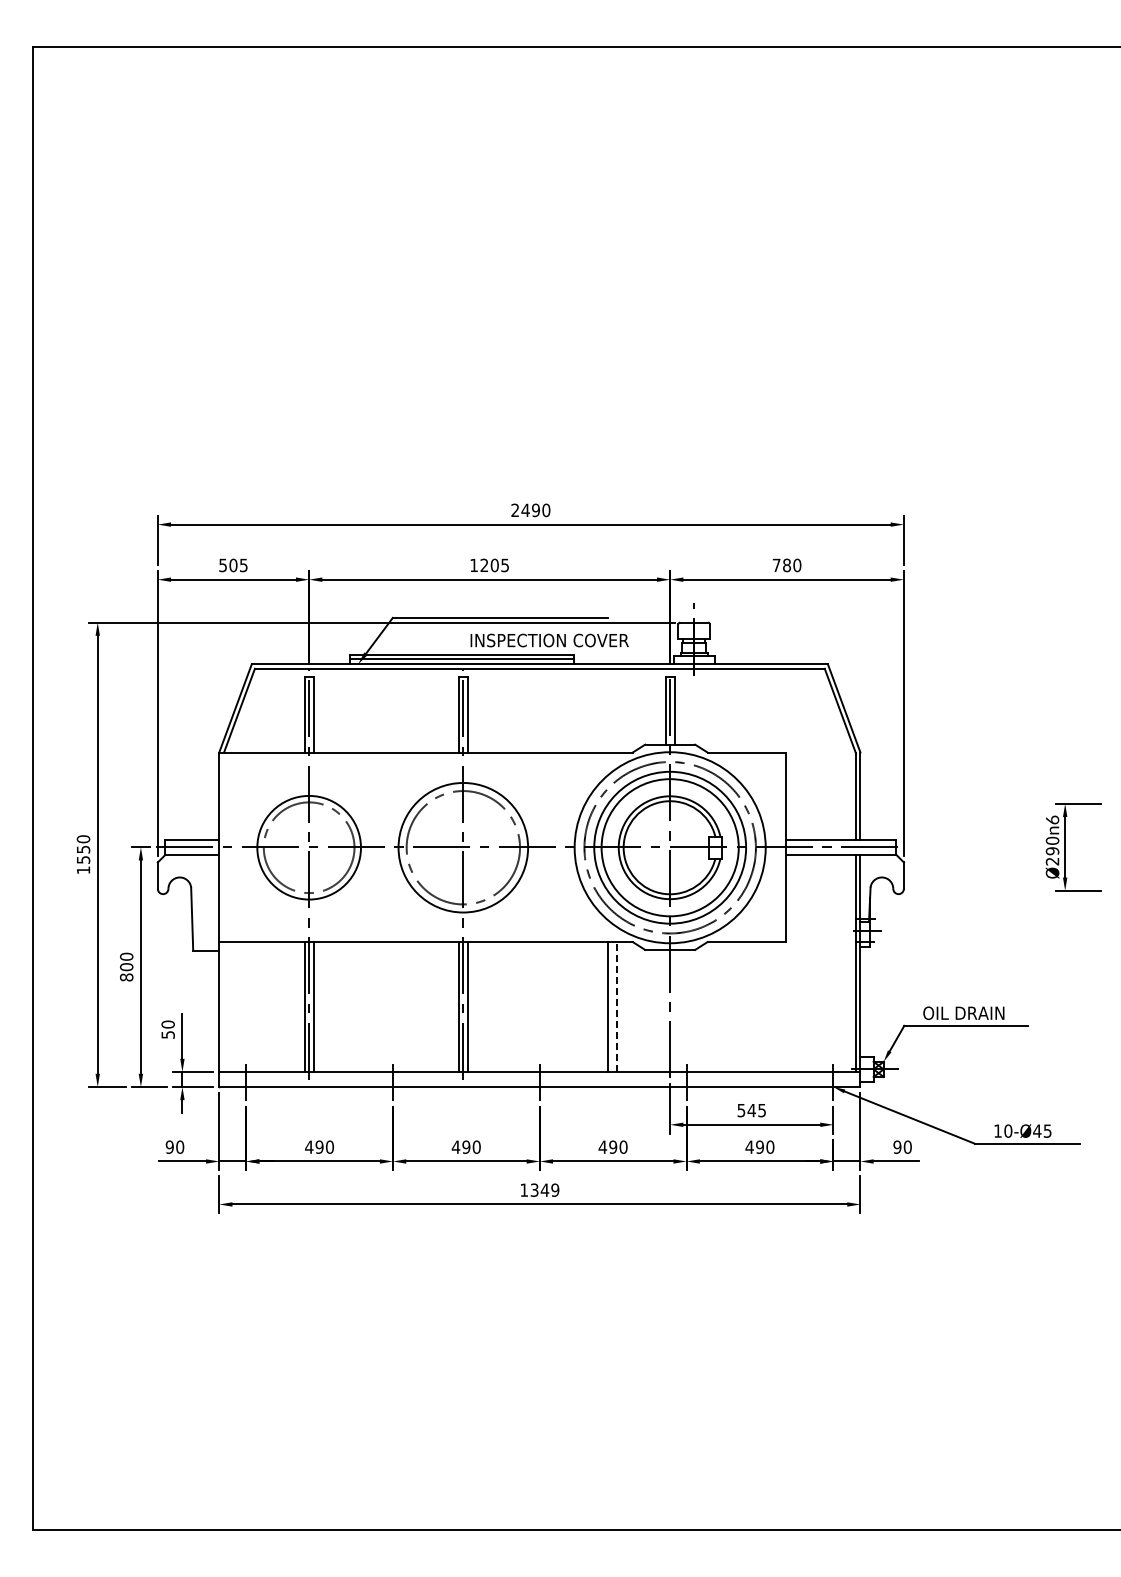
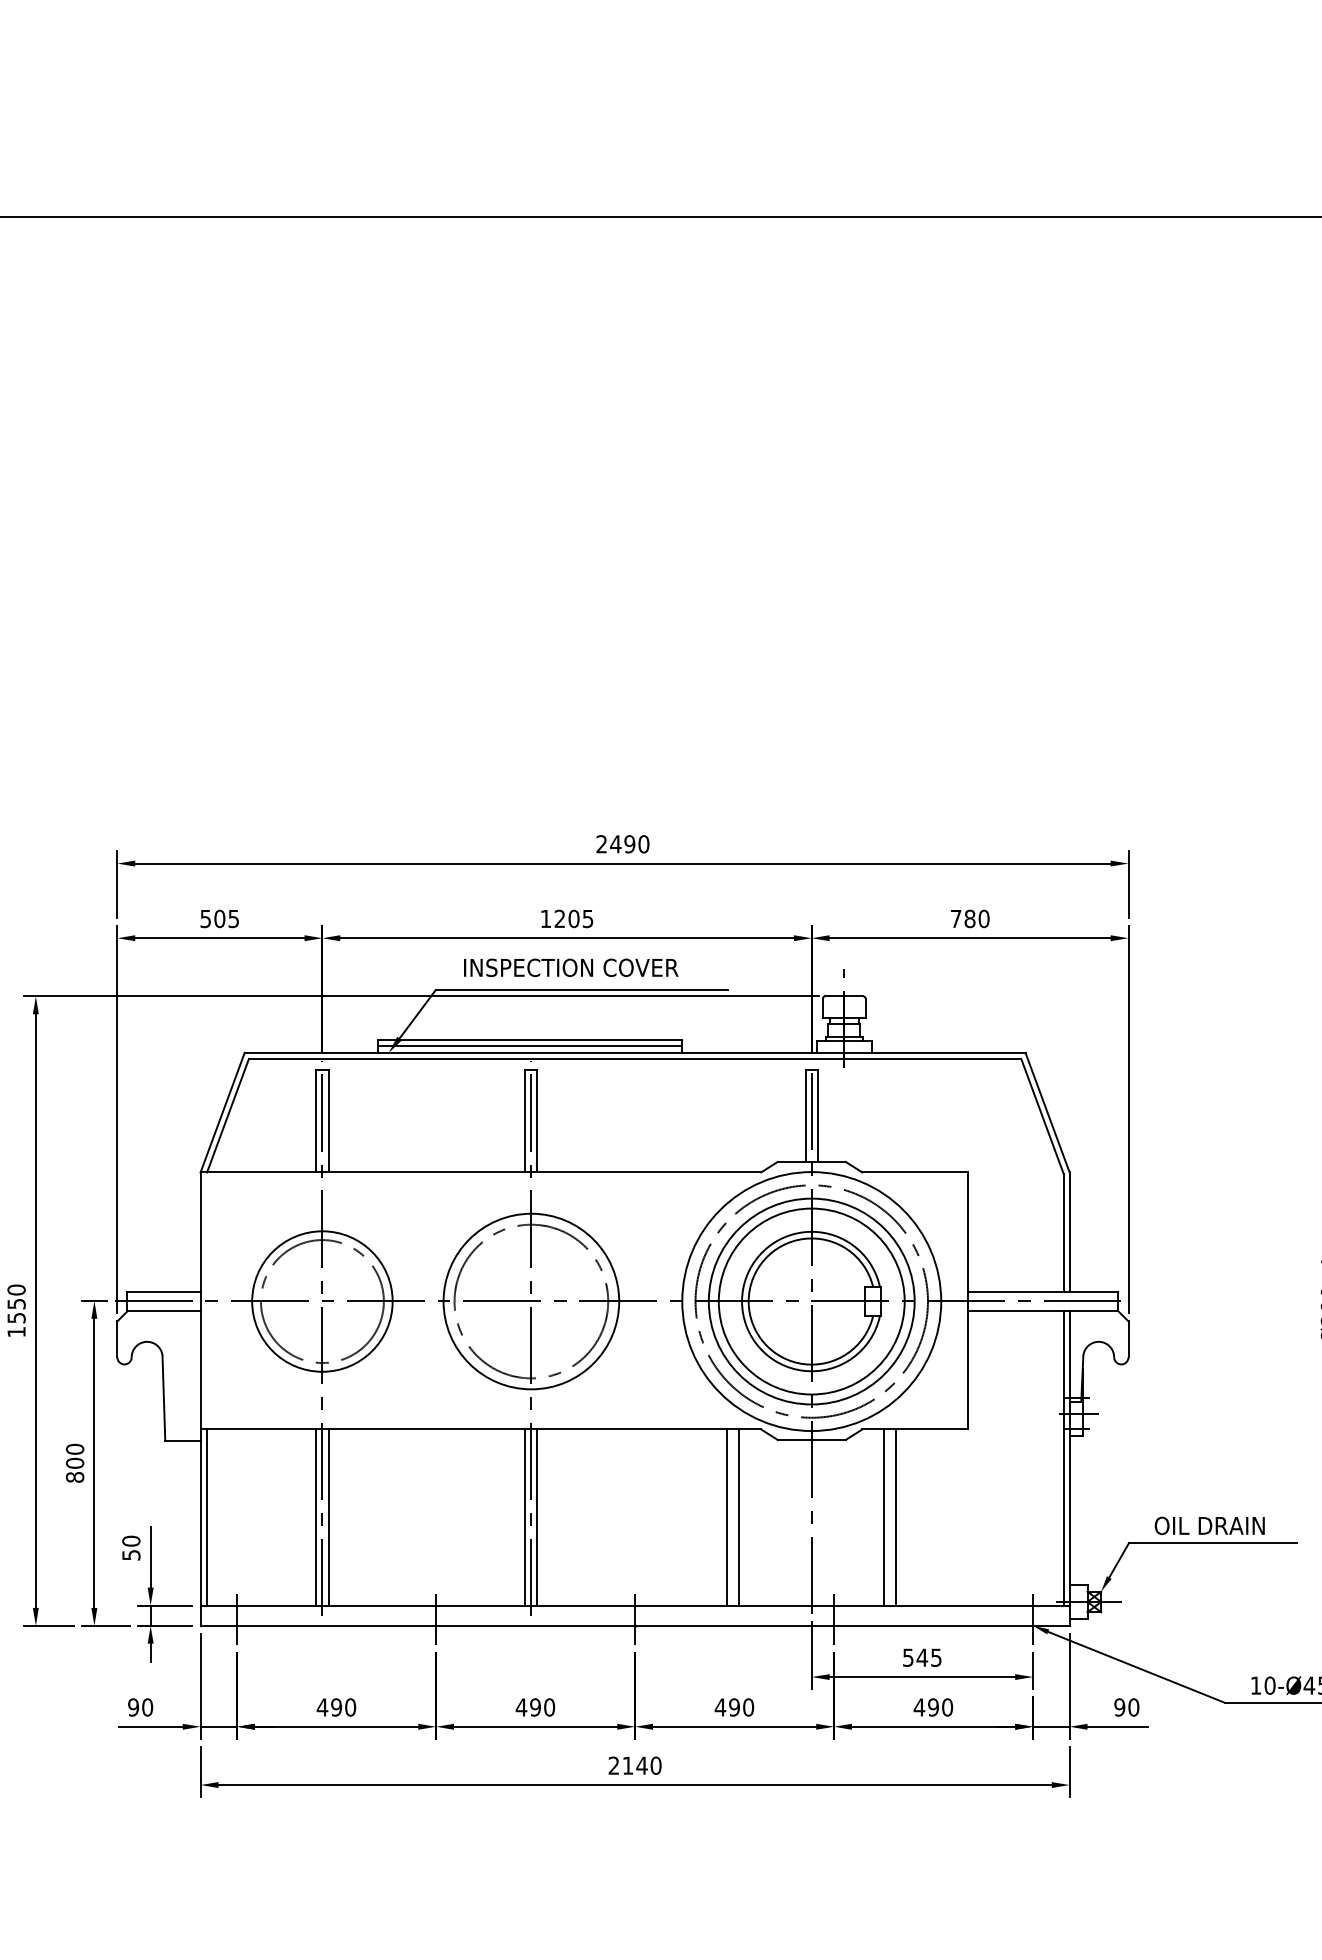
text: (549, 640) -> (570, 967), moved
line: (224, 1007) -> (207, 1518), added
line: (616, 1007) -> (738, 1518), dashed -> solid
line: (723, 1007) -> (884, 1518), added
line: (732, 1007) -> (896, 1518), added
text: (539, 1189) -> (634, 1764), 1349 -> 2140

